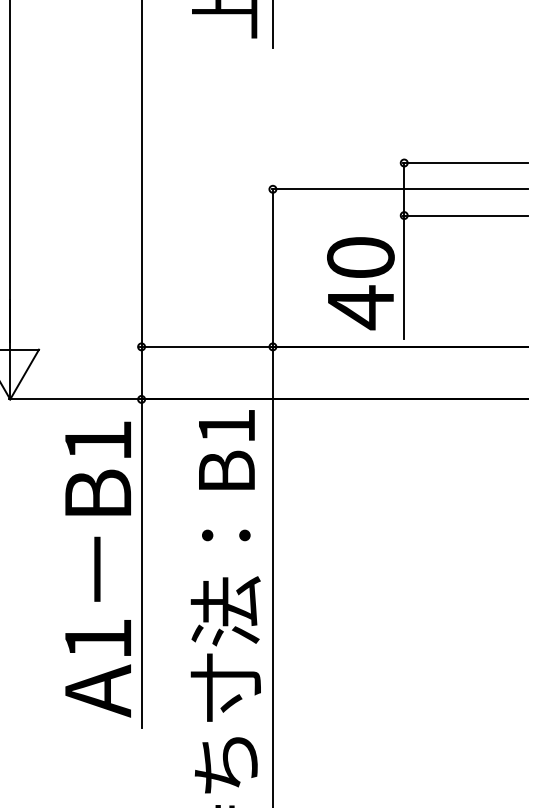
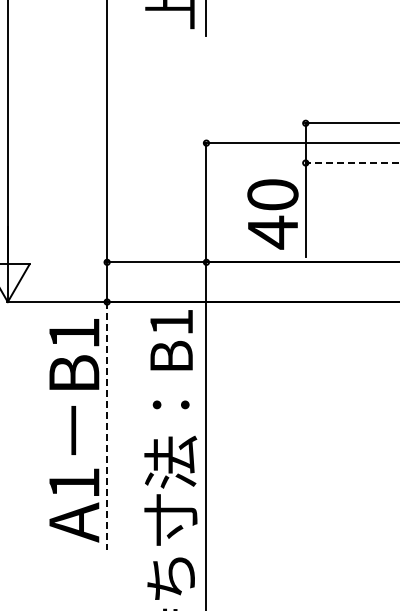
line: (464, 216) -> (351, 163), solid -> dashed
line: (142, 564) -> (107, 426), solid -> dashed

